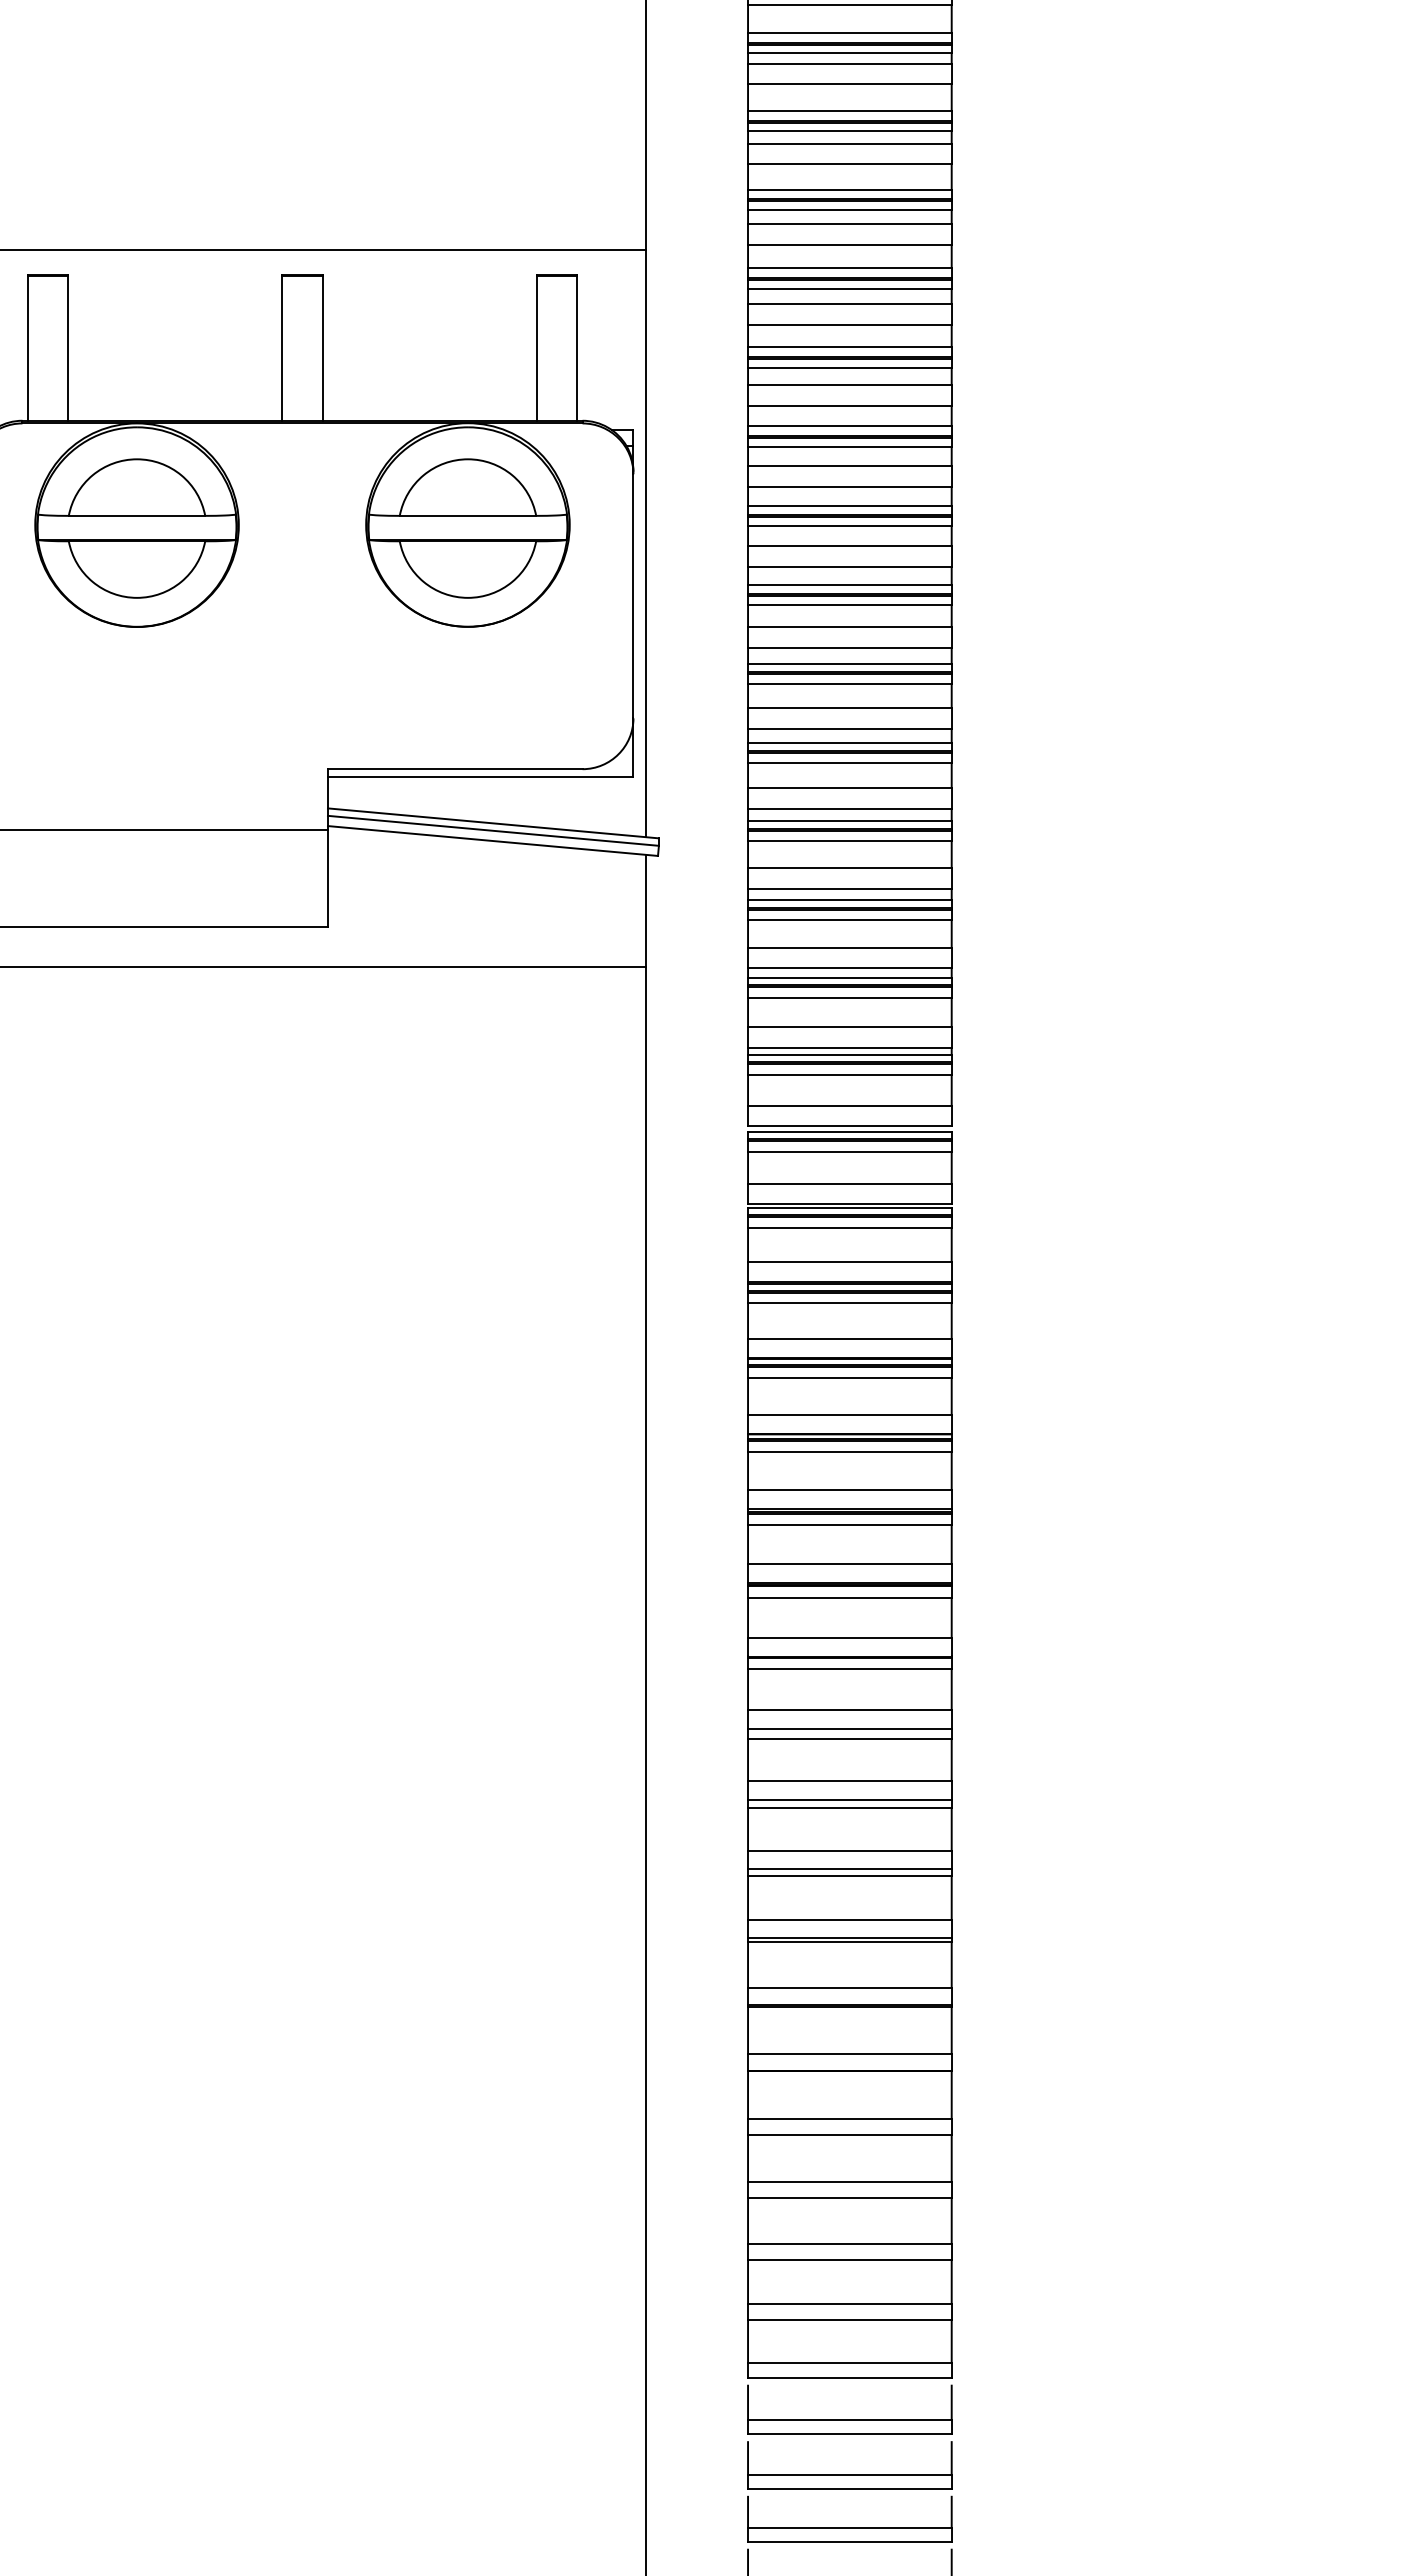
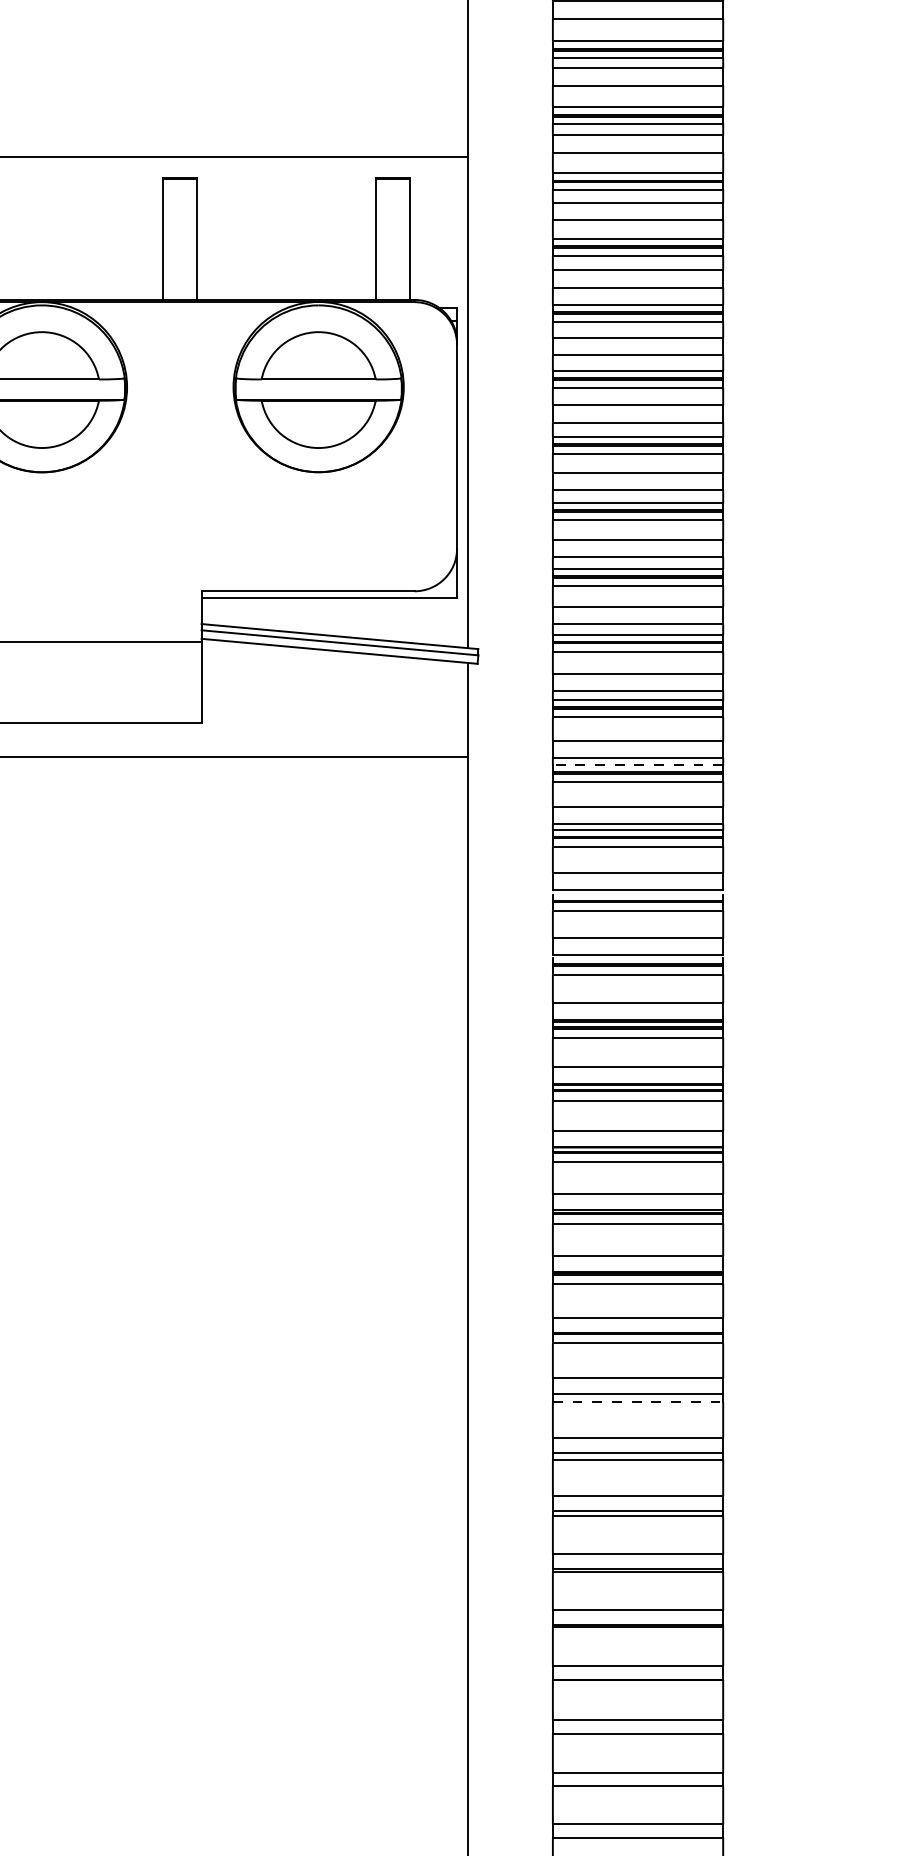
line: (849, 977) -> (637, 765), solid -> dashed
line: (849, 1131) -> (637, 894), removed
line: (849, 1208) -> (637, 958), removed
line: (849, 1738) -> (637, 1401), solid -> dashed

